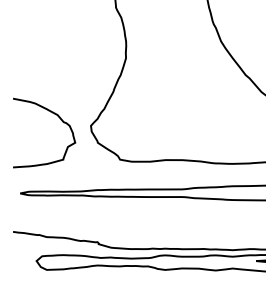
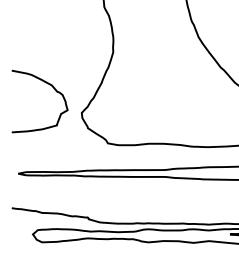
curve: (61, 121) -> (55, 91), moved

